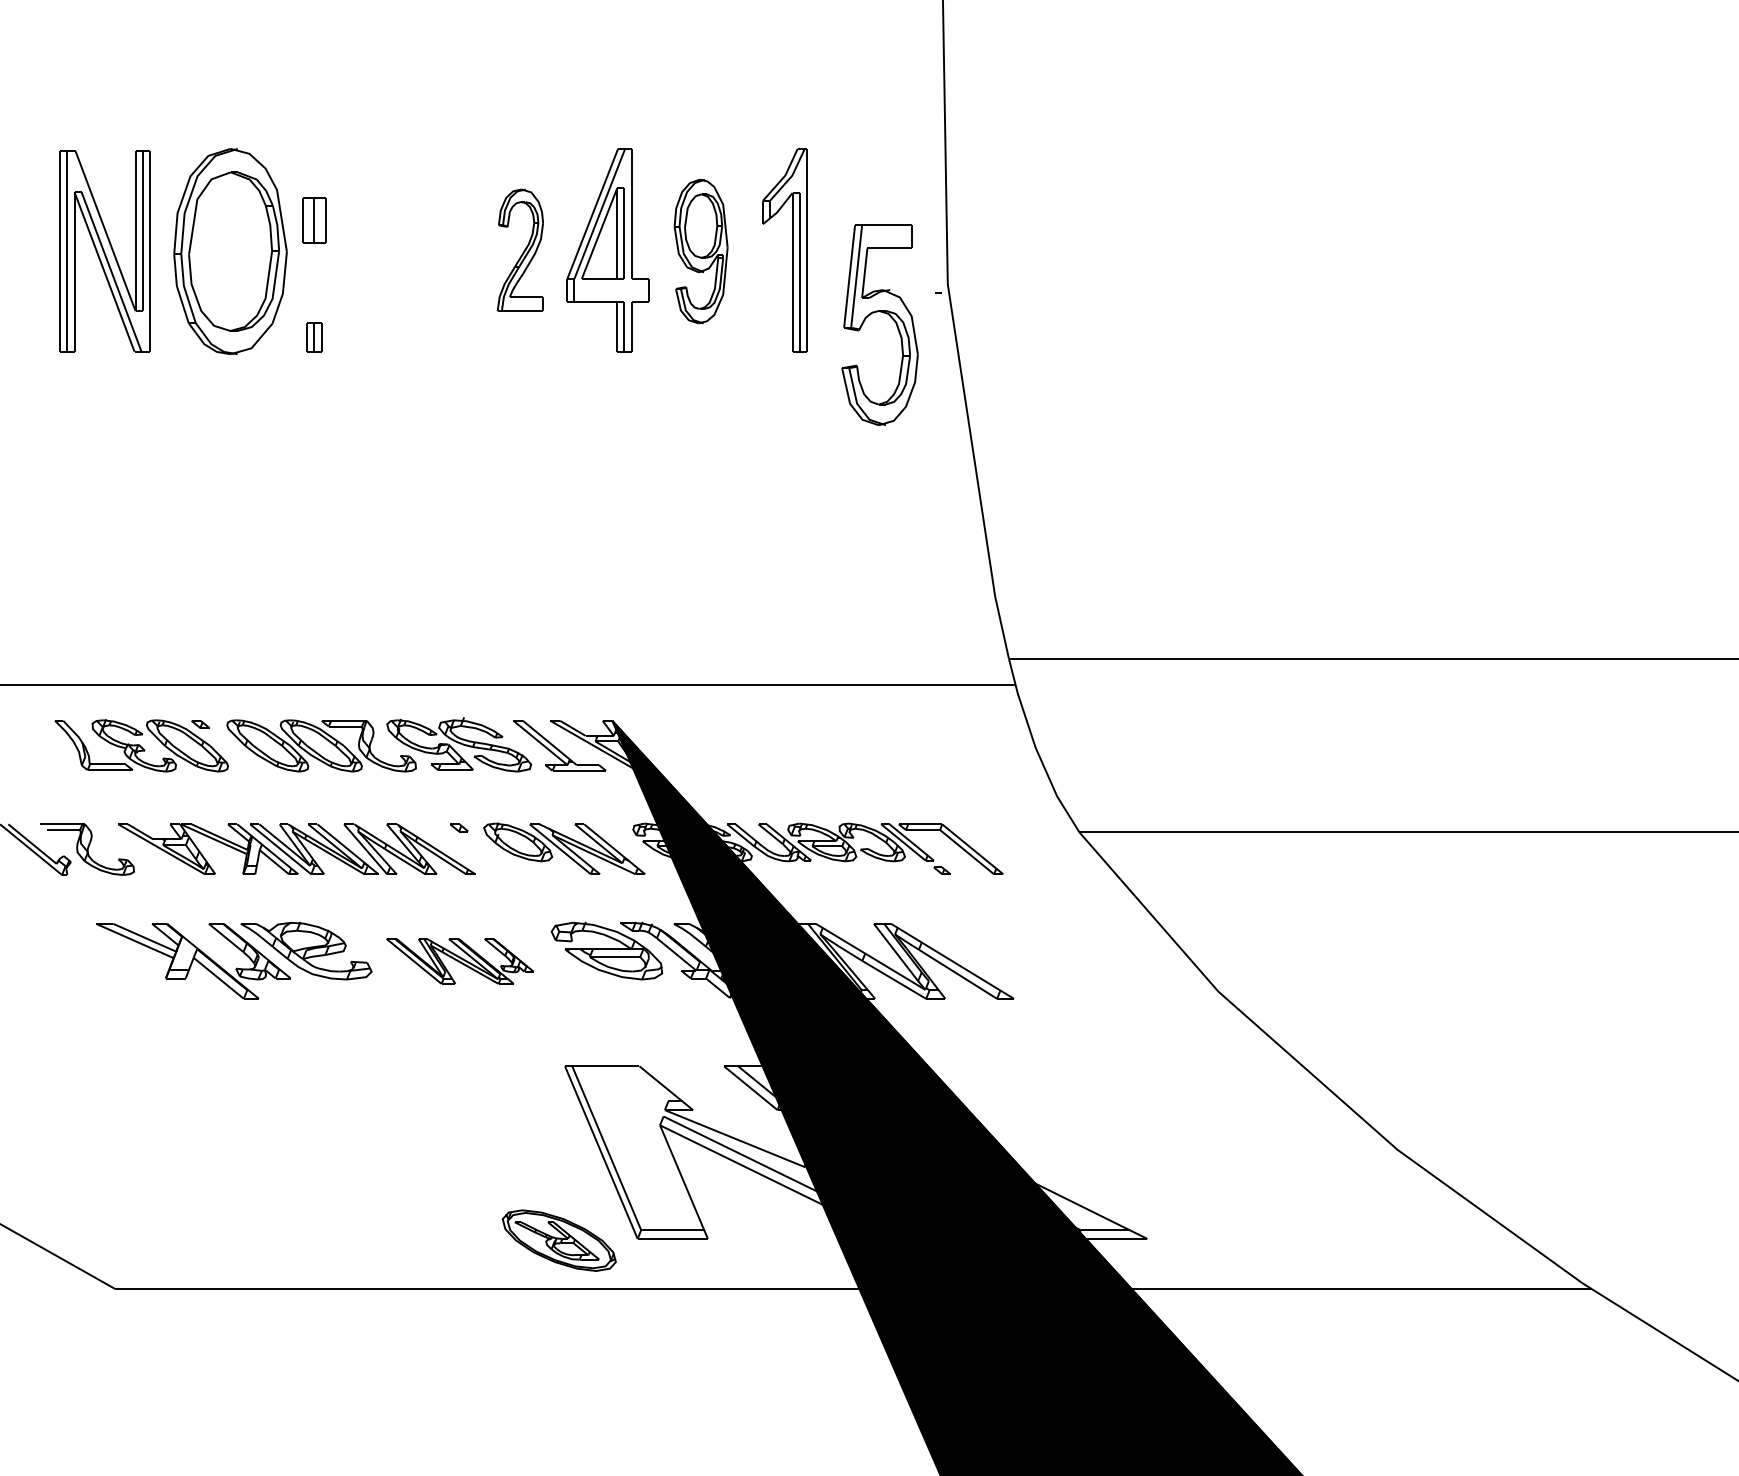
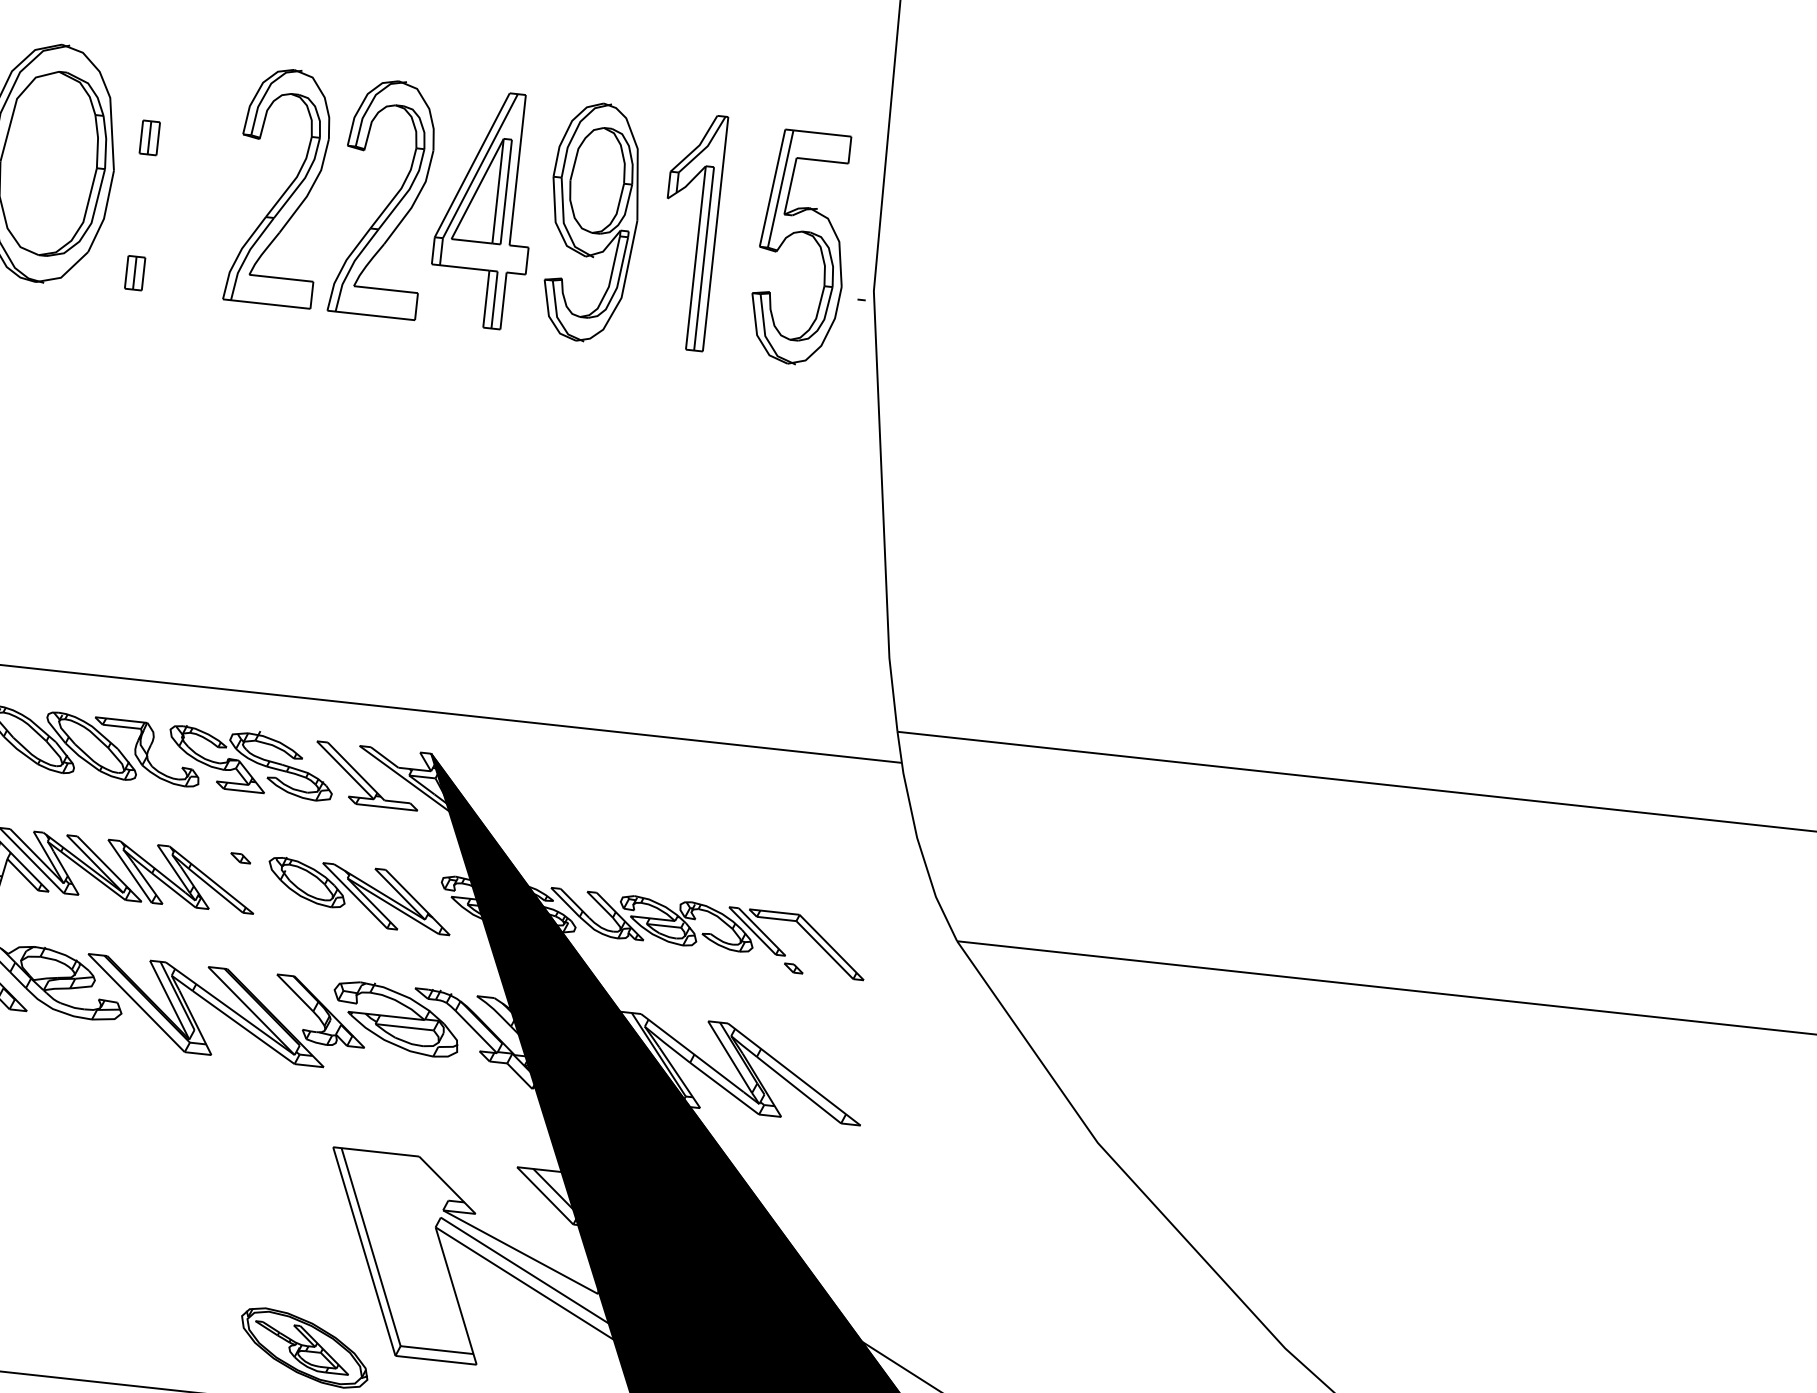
part: (314, 220) -> (149, 137), size x0.62
part: (429, 250) -> (278, 187), added
part: (520, 250) -> (384, 198), size x1.67
part: (700, 251) -> (592, 222), size x1.43
part: (883, 313) -> (807, 235), moved
part: (459, 961) -> (224, 1012), size x1.67

